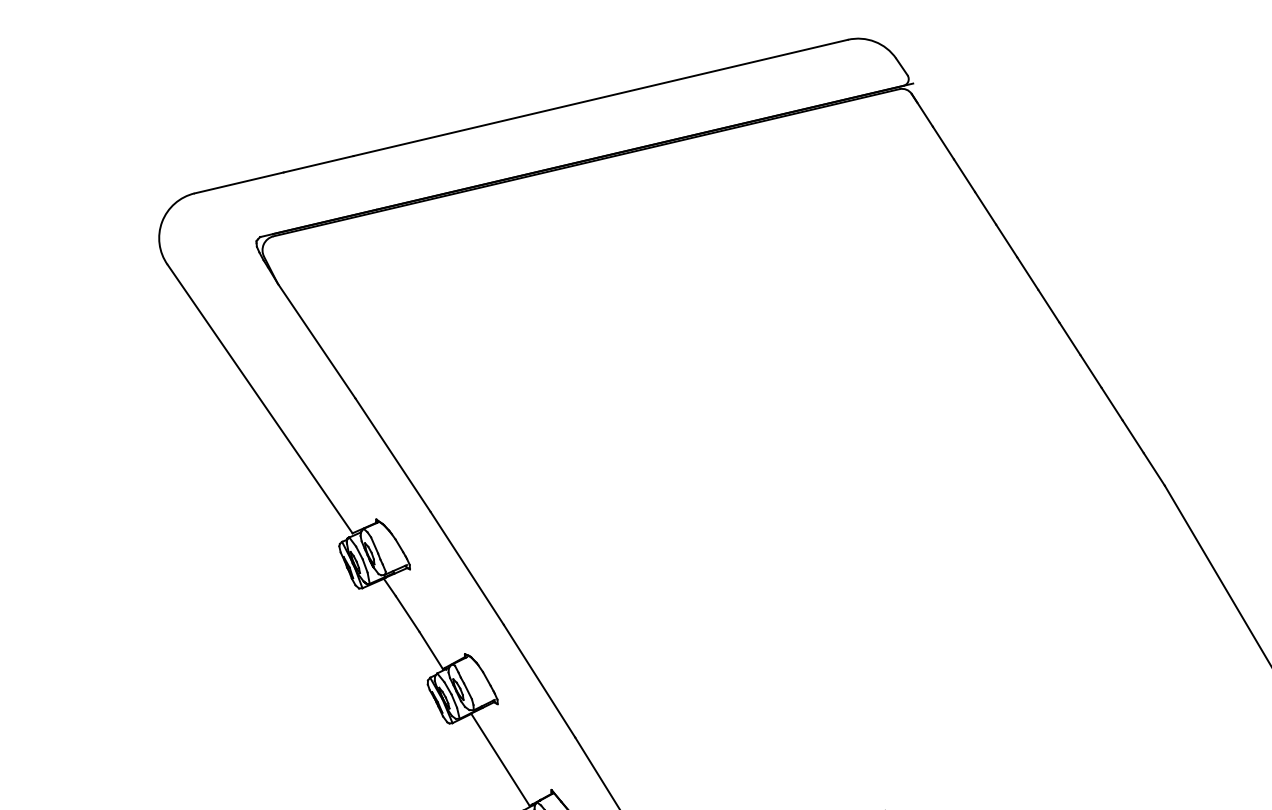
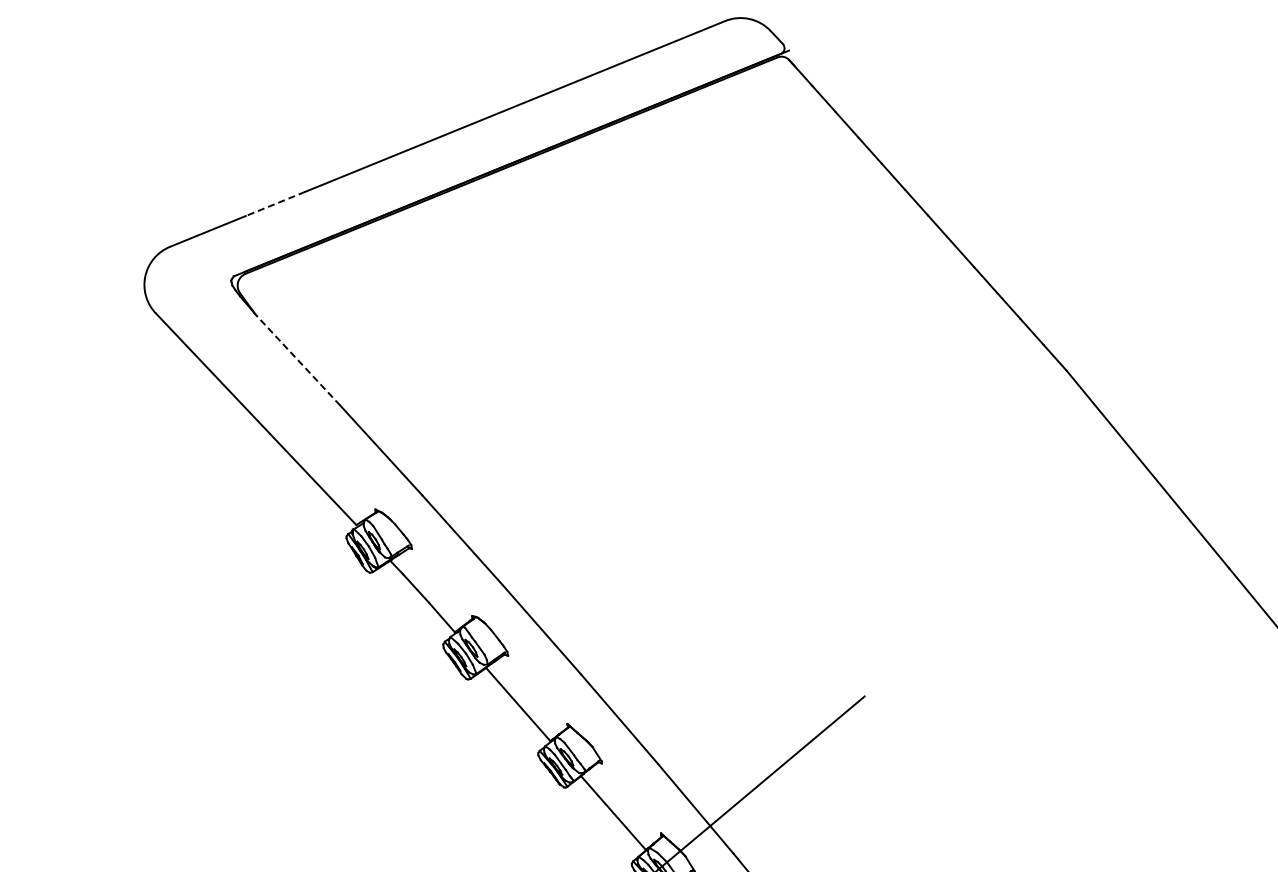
line: (317, 164) -> (274, 204), solid -> dashed
line: (317, 341) -> (298, 360), solid -> dashed

